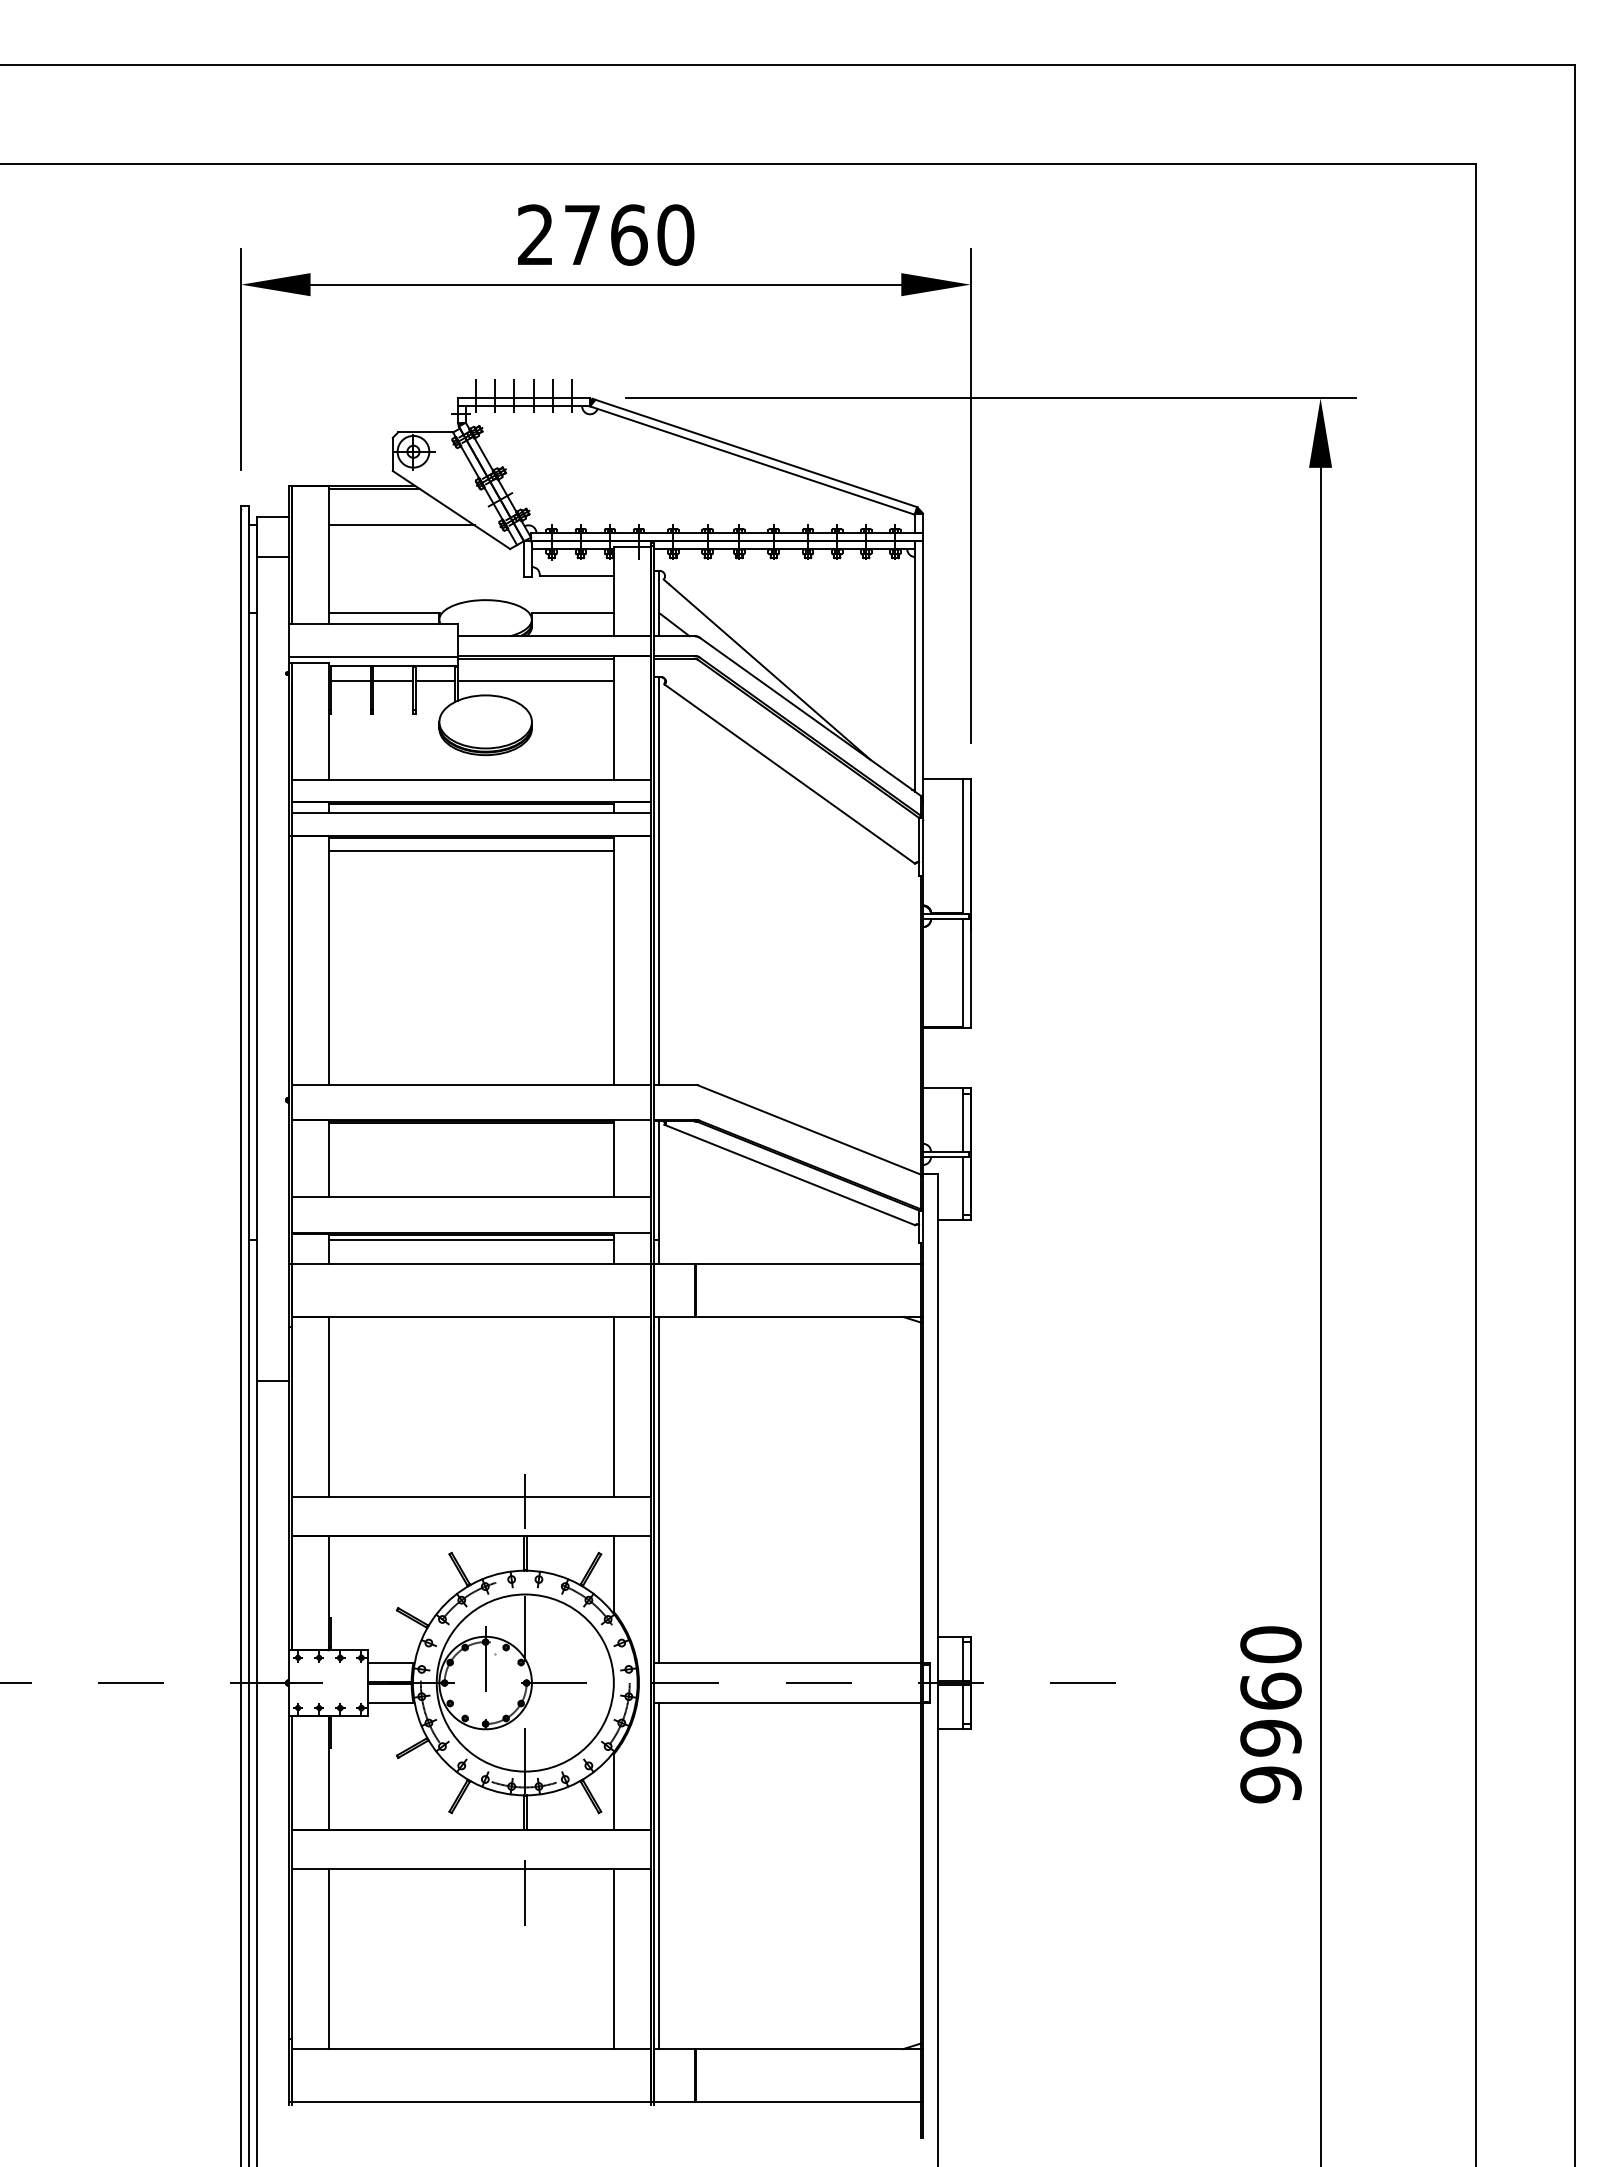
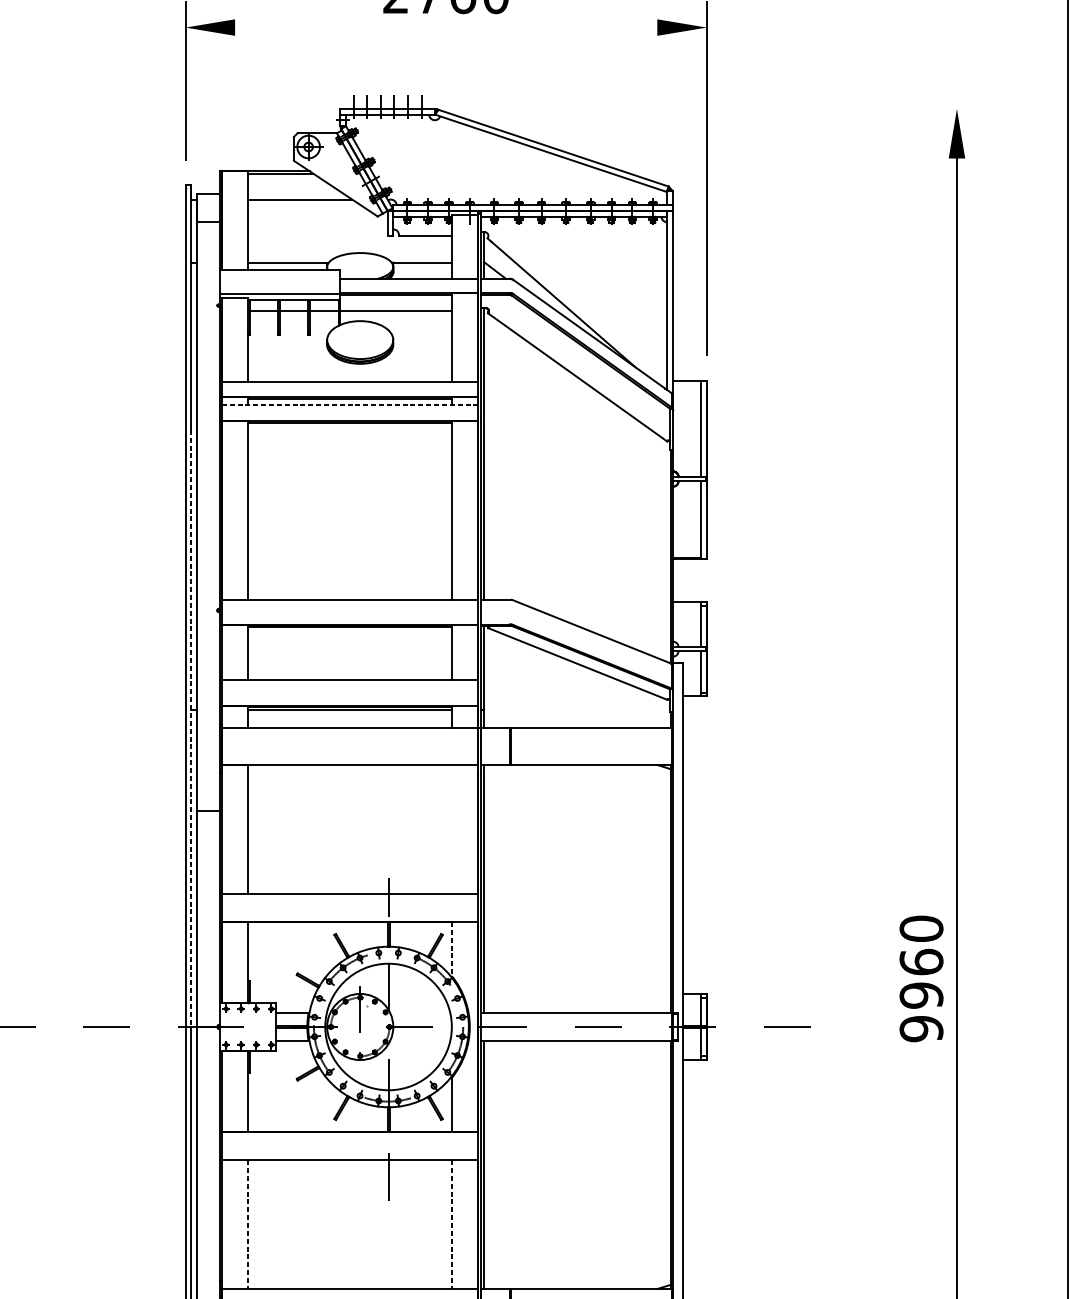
line: (605, 284) -> (445, 27), removed
line: (990, 398) -> (721, 108), removed
line: (471, 812) -> (350, 404), solid -> dashed
line: (470, 851) -> (349, 432), removed
line: (249, 1265) -> (191, 728), solid -> dashed
line: (613, 1406) -> (451, 829), removed
line: (613, 1573) -> (451, 948), solid -> dashed
text: (1270, 1714) -> (921, 978), moved
line: (328, 1959) -> (247, 1224), solid -> dashed
line: (613, 1959) -> (451, 1224), solid -> dashed

